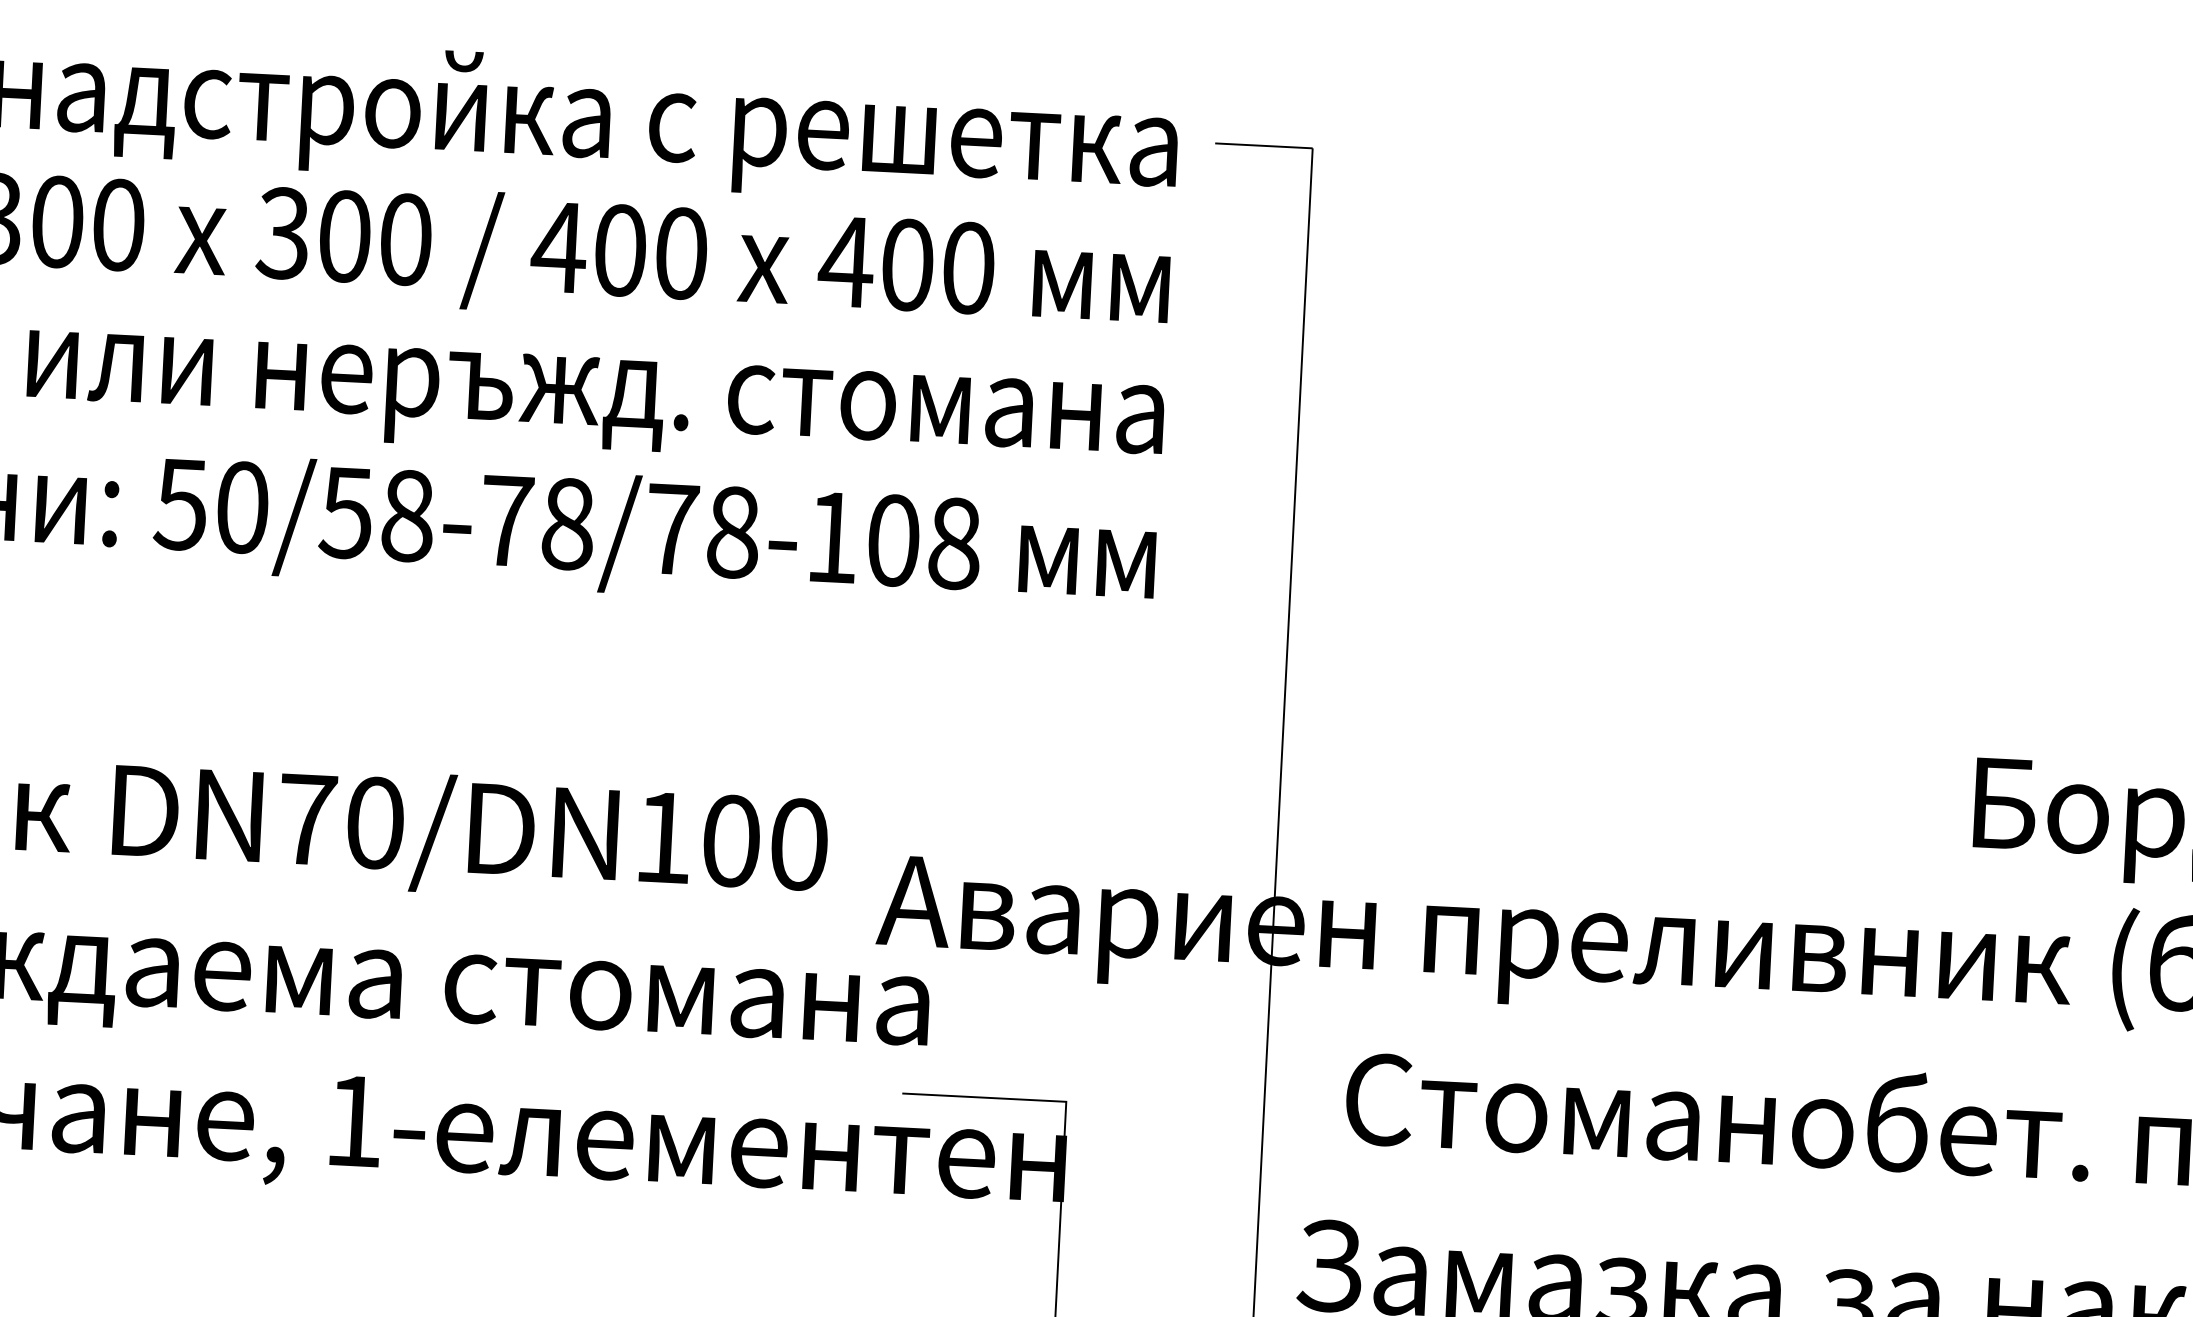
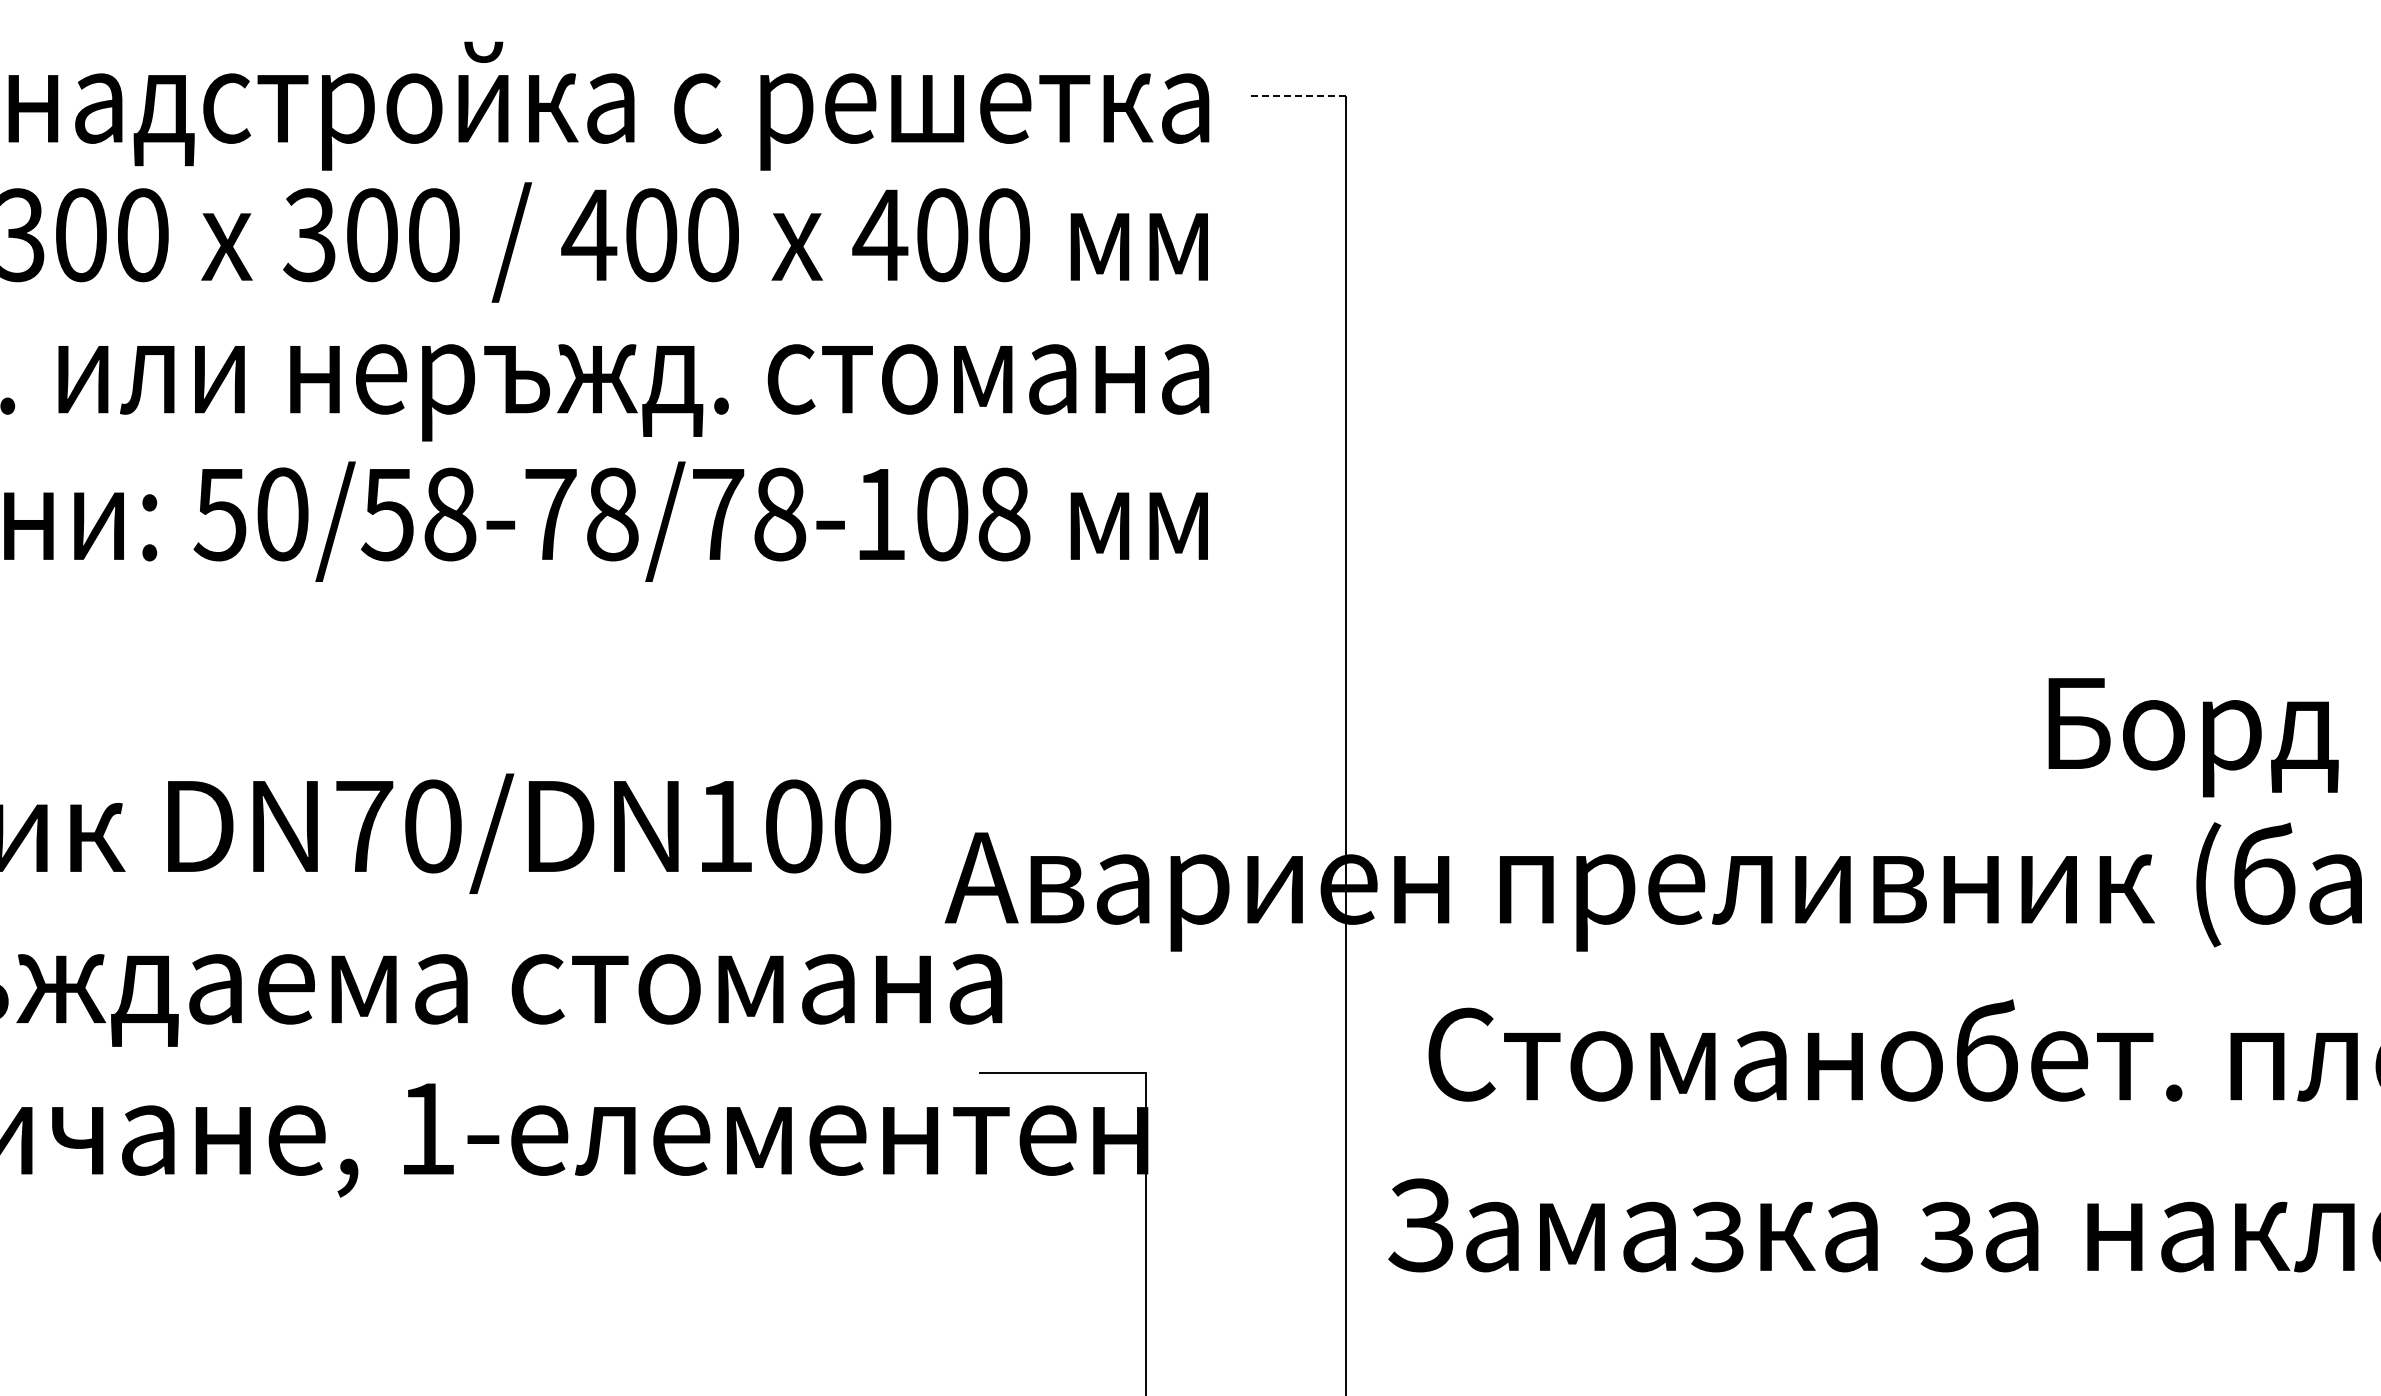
line: (1262, 145) -> (1295, 96), solid -> dashed

